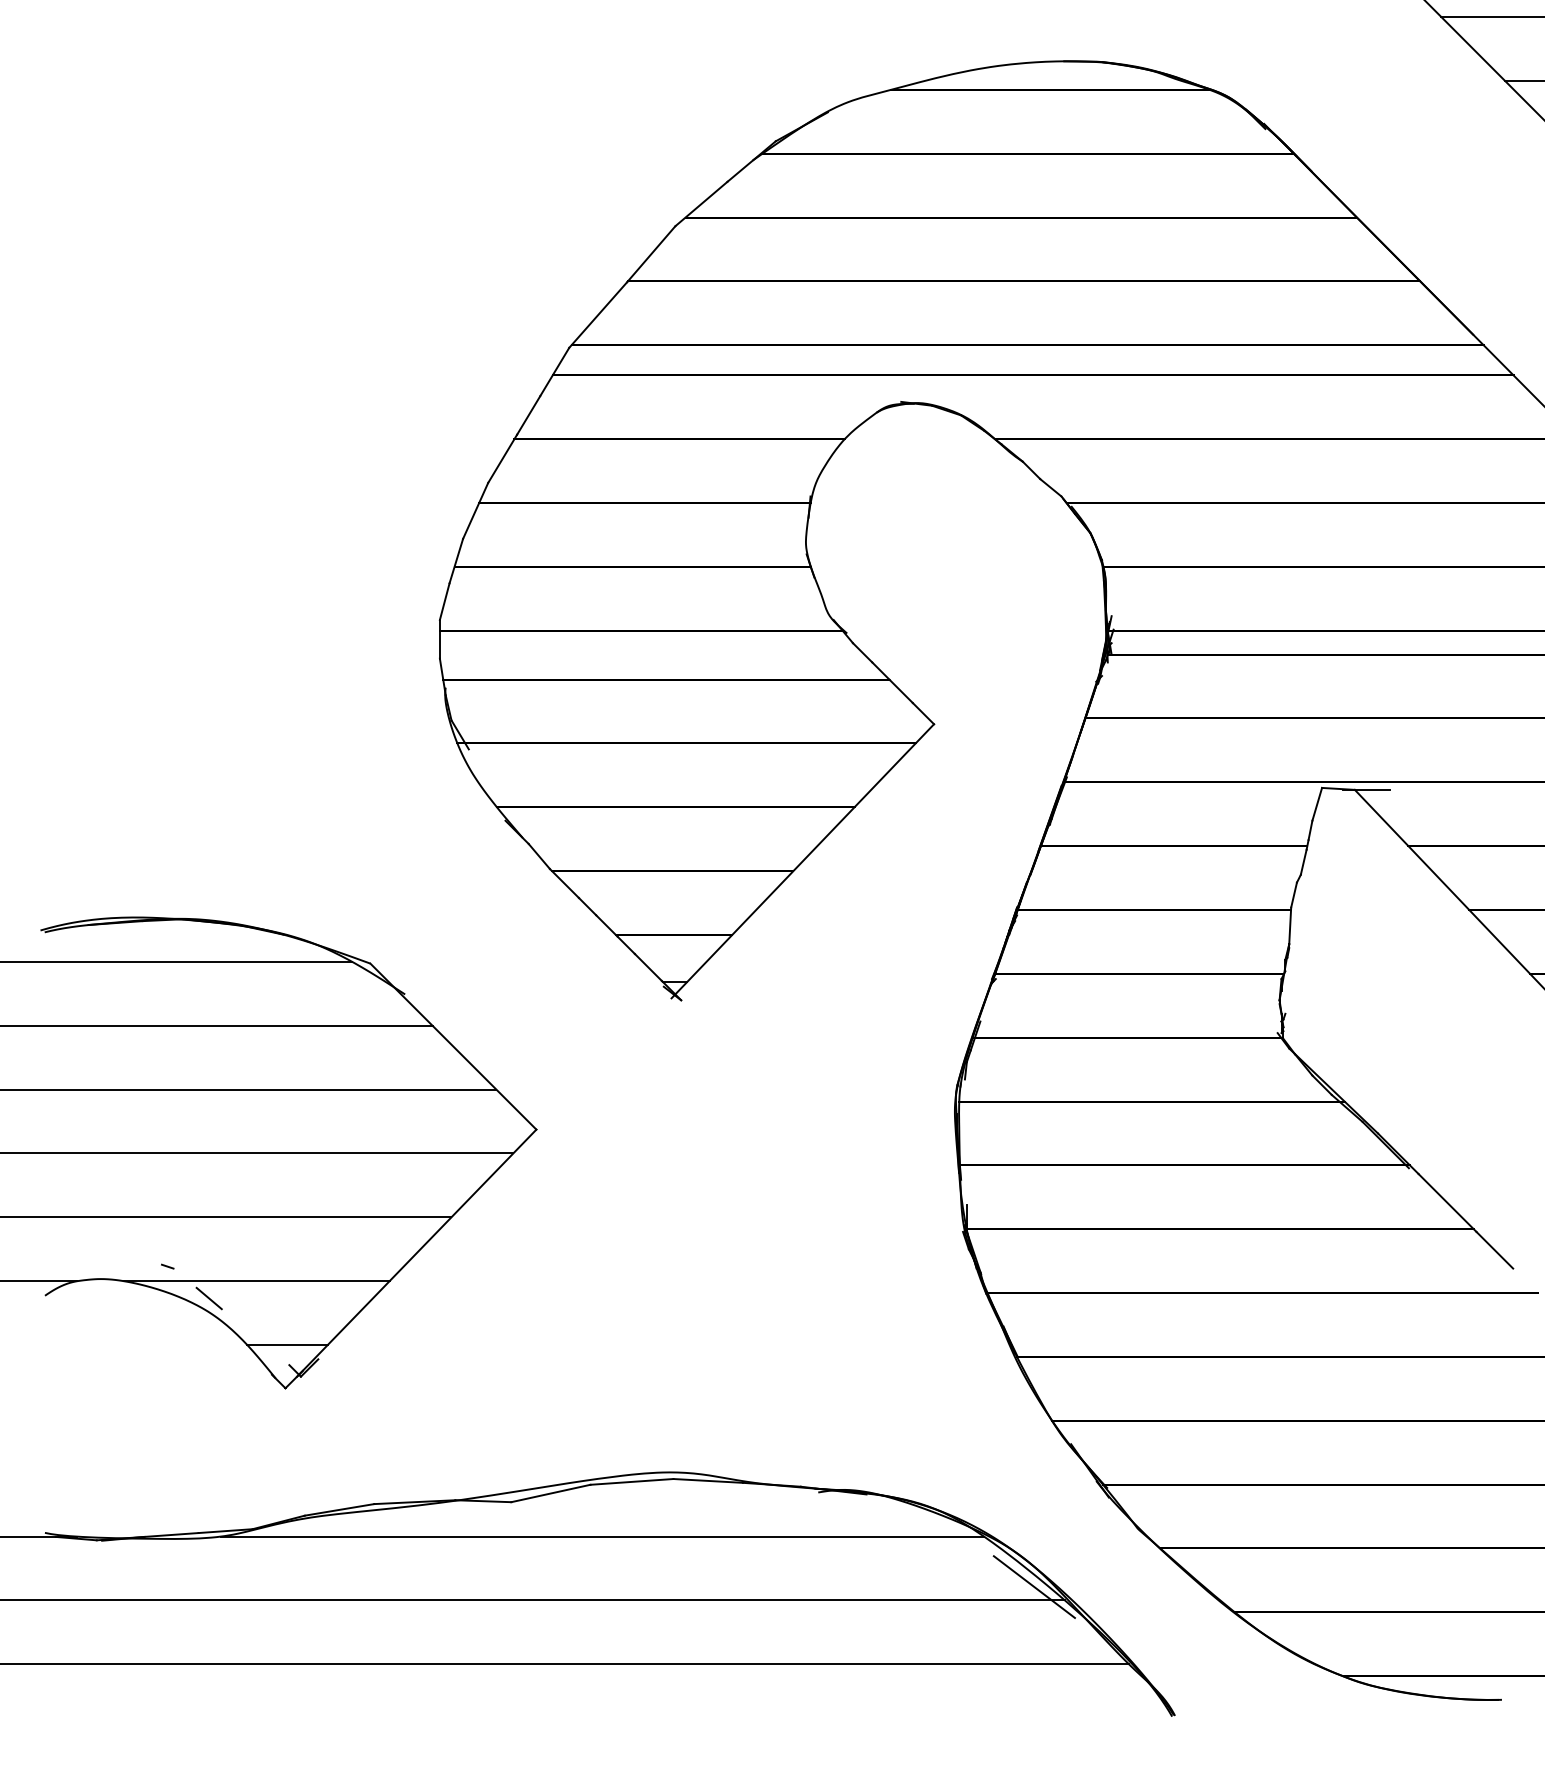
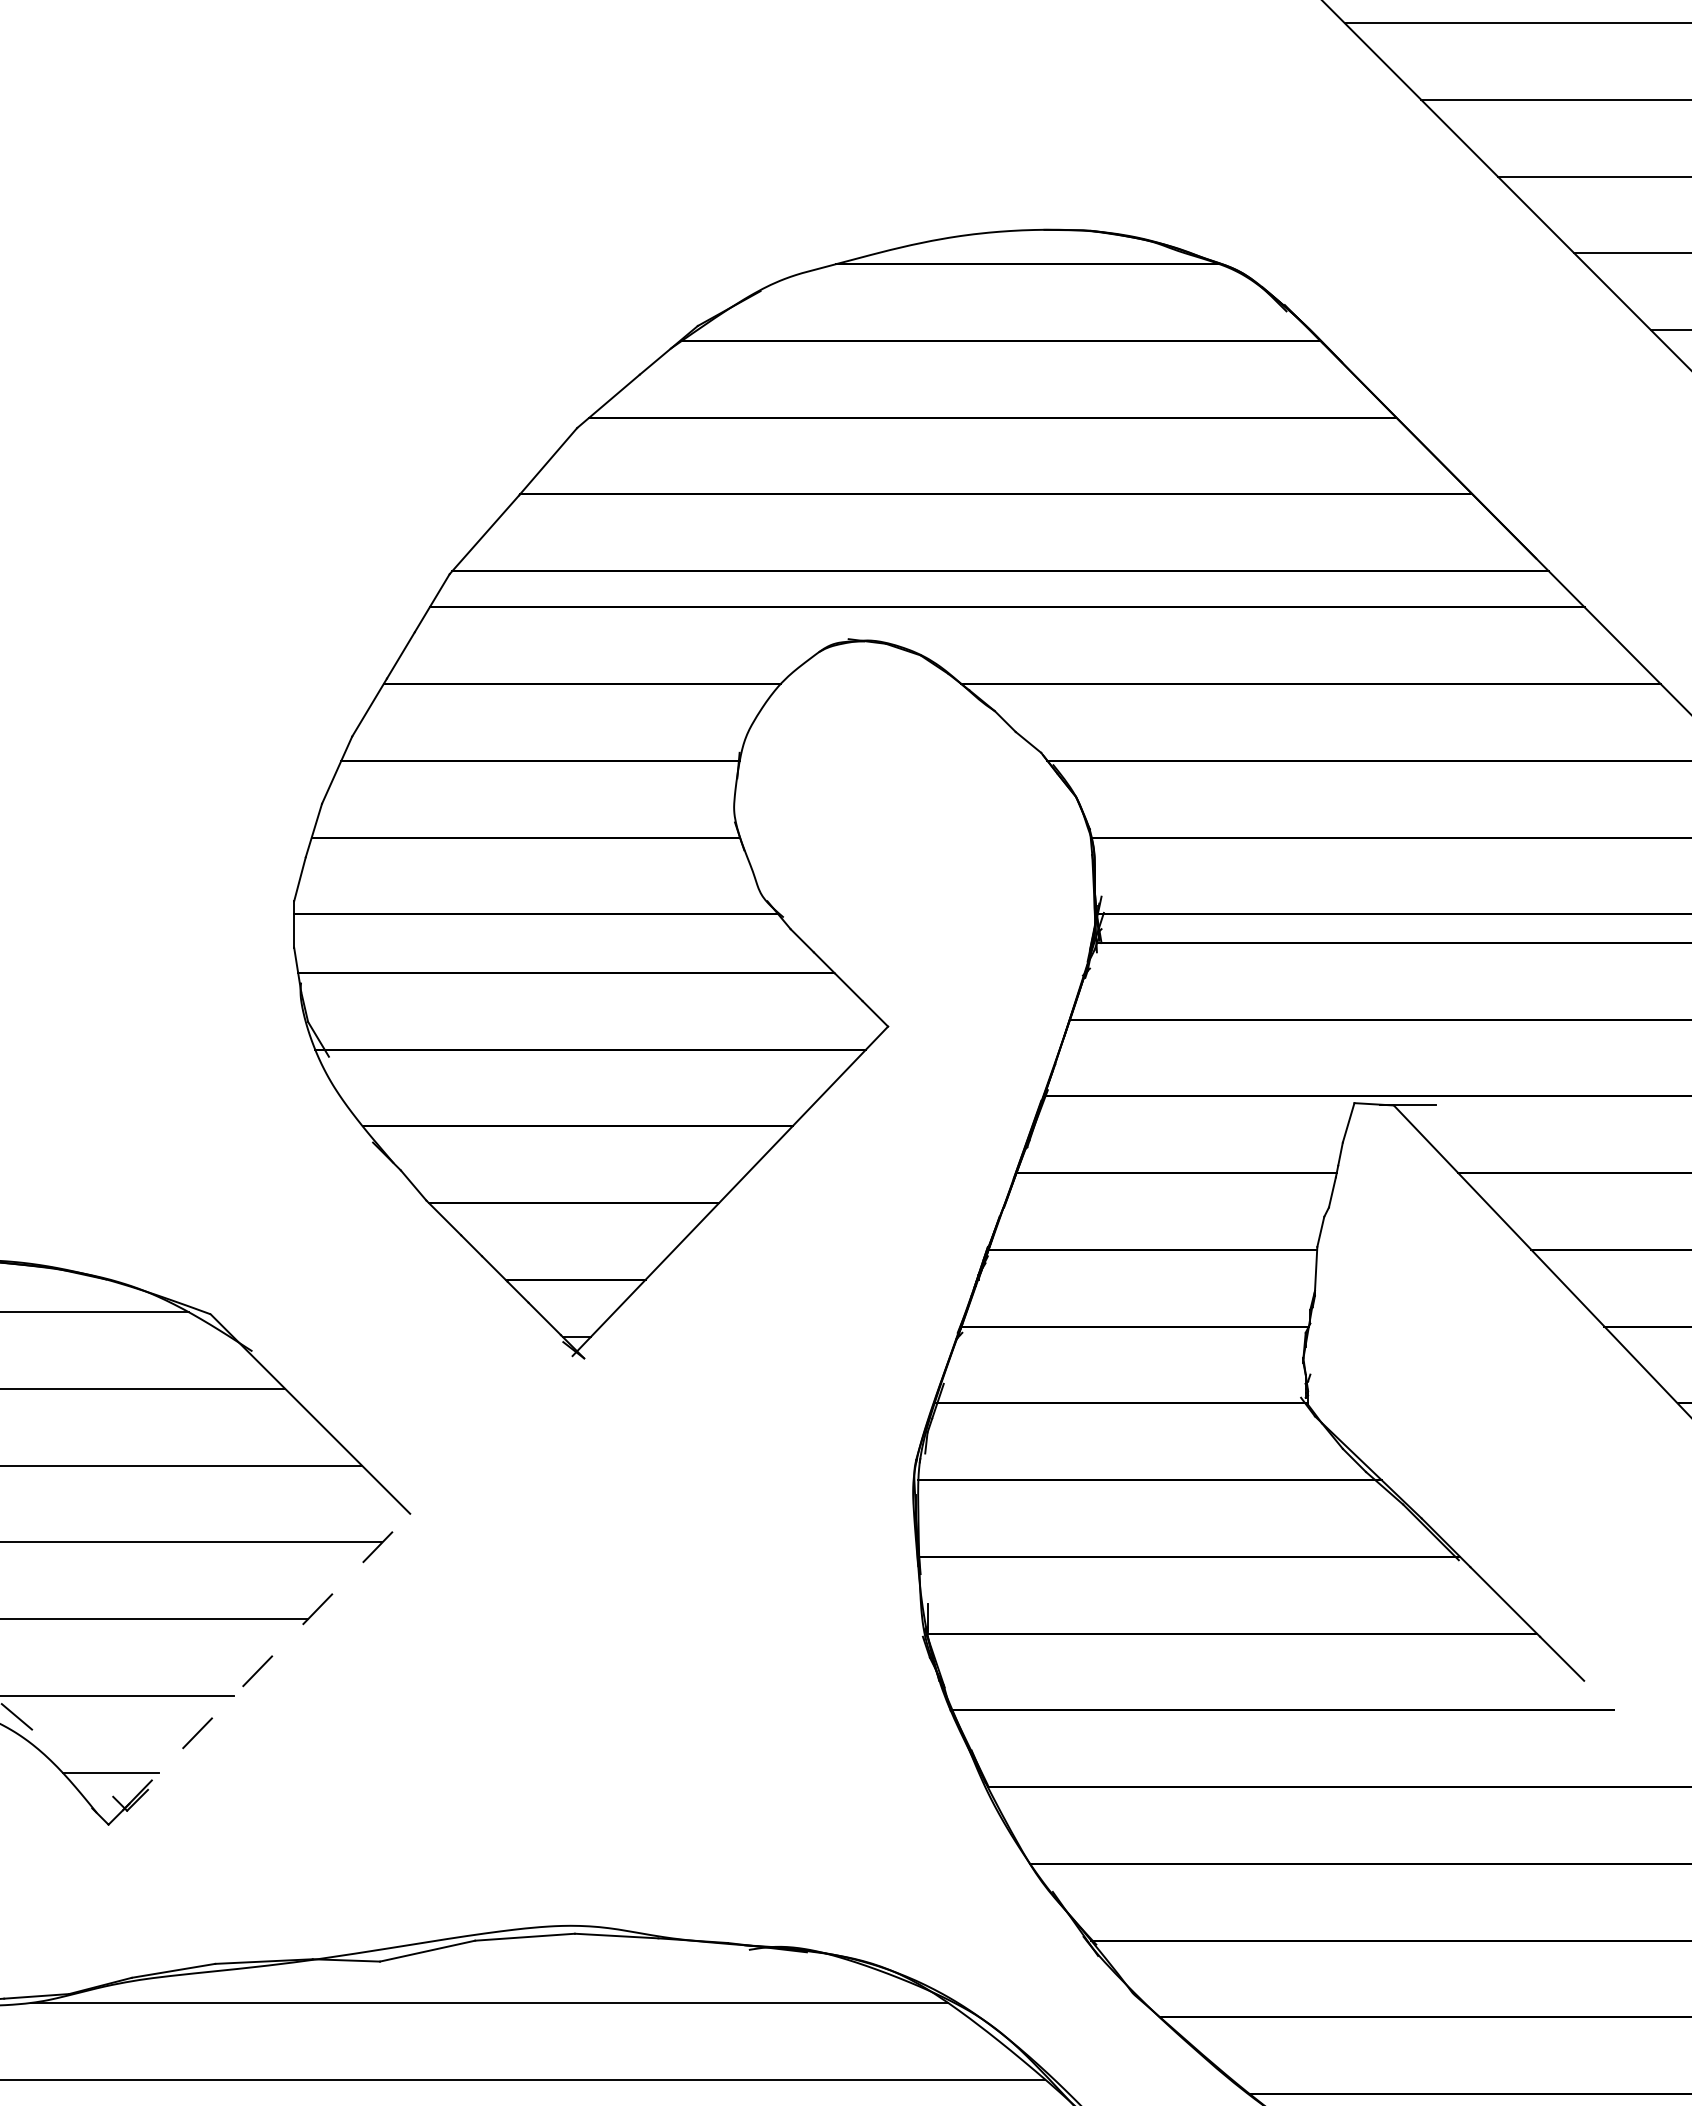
line: (417, 1252) -> (267, 1661), solid -> dashed
line: (1033, 1586) -> (1007, 2062), removed

